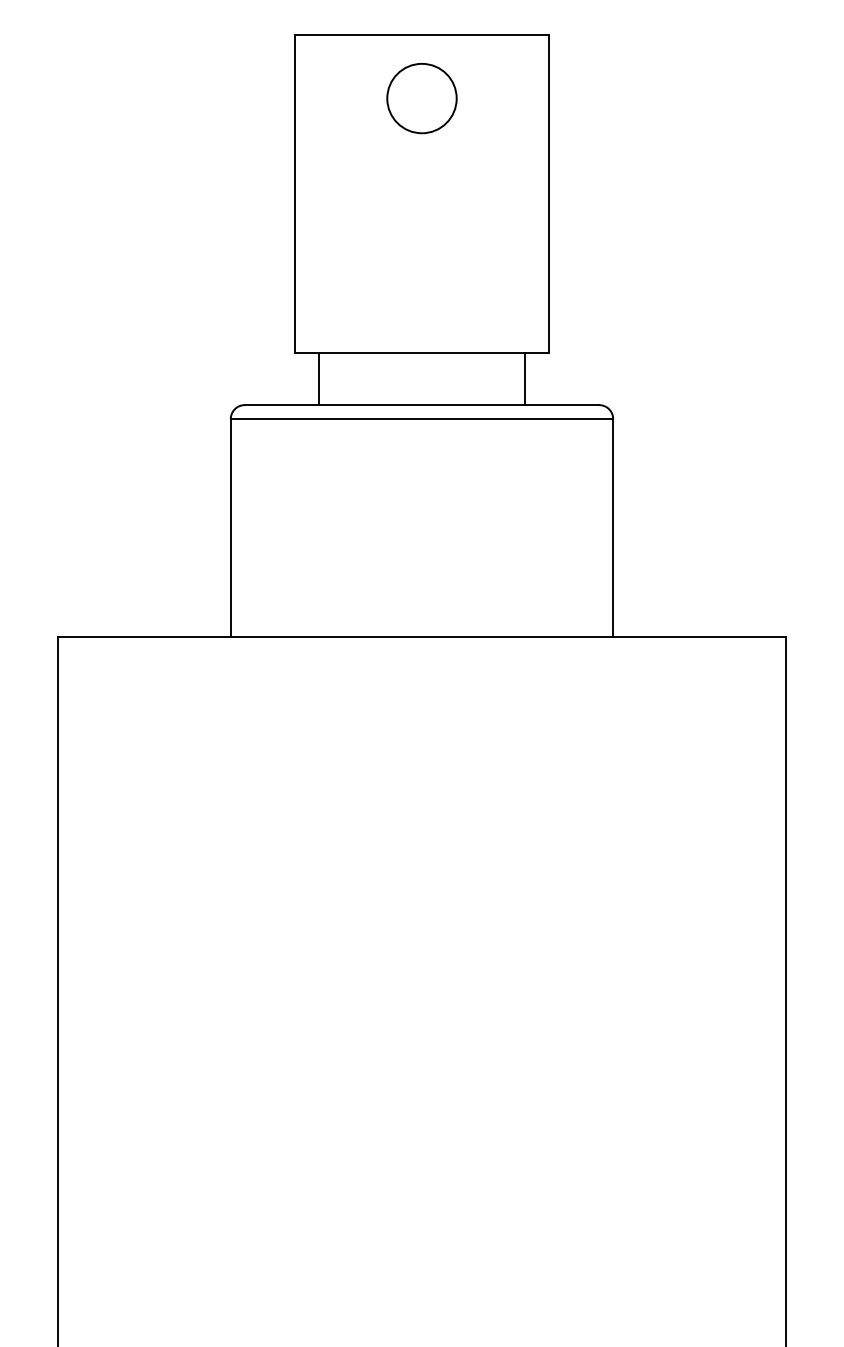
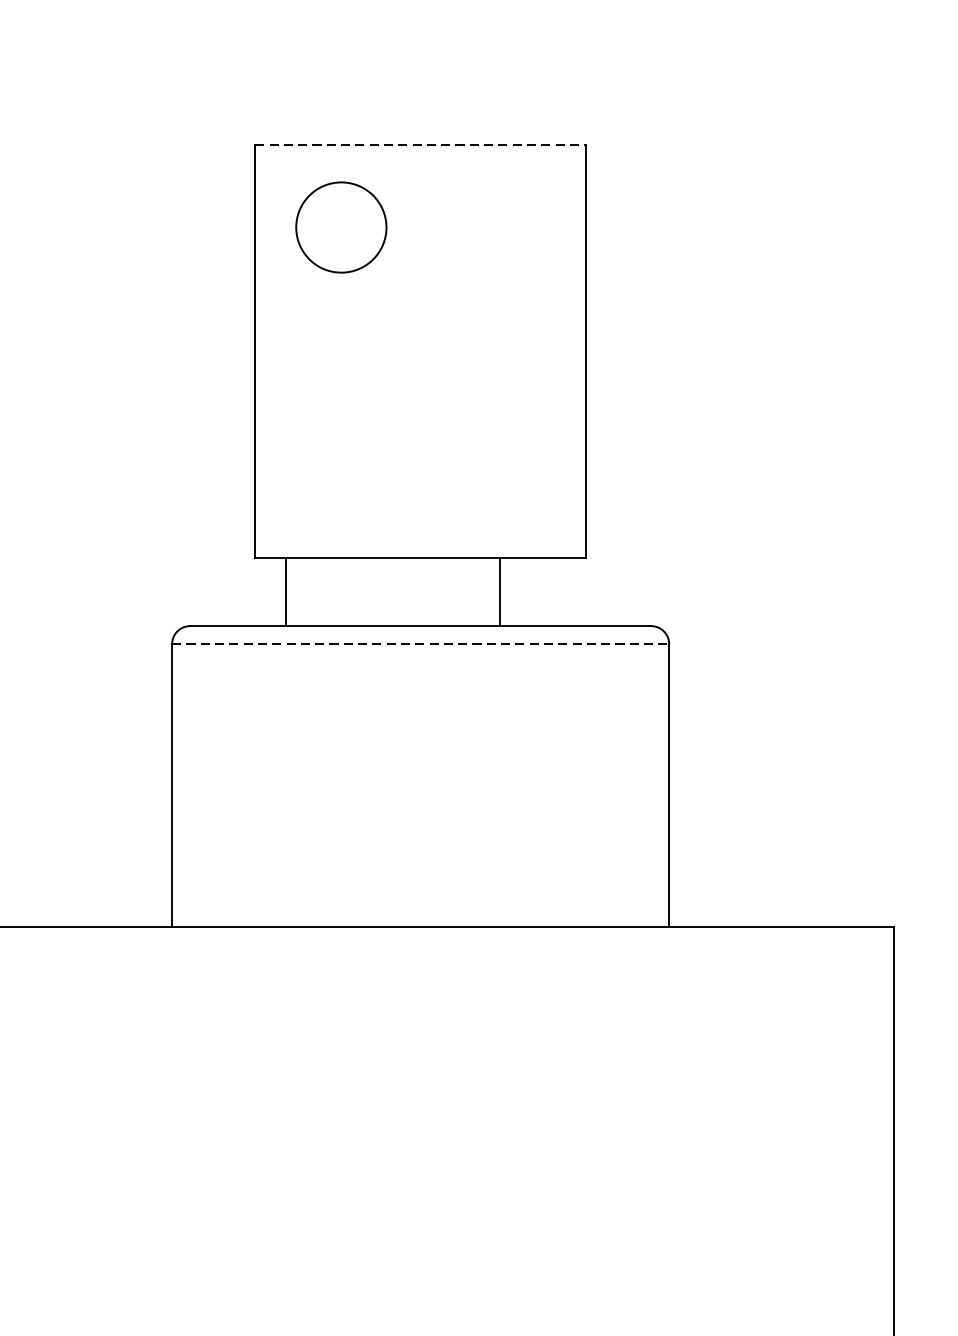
line: (422, 34) -> (421, 144), solid -> dashed
circle: (421, 98) -> (340, 227), moved
line: (525, 379) -> (500, 592), moved
line: (422, 419) -> (421, 644), solid -> dashed

